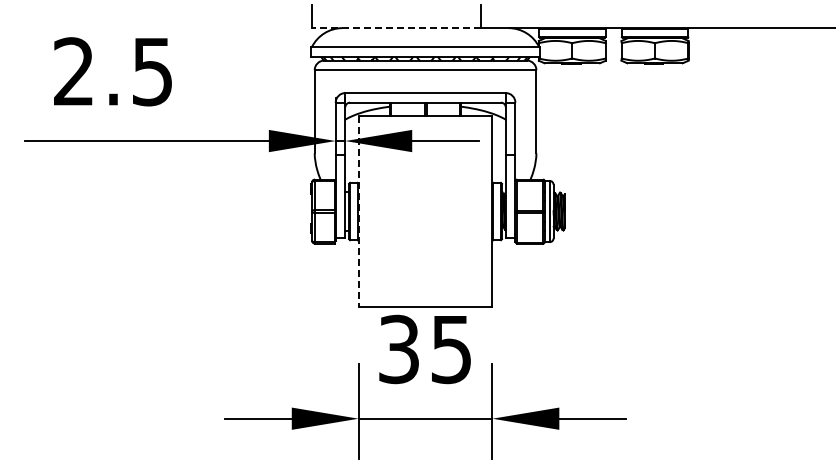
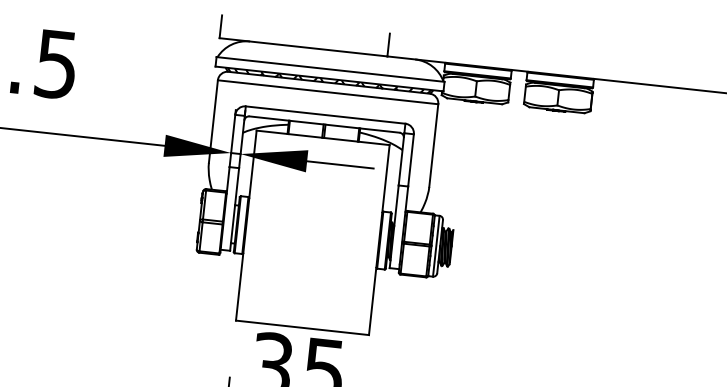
line: (395, 28) -> (302, 47), dashed -> solid
line: (358, 211) -> (246, 225), dashed -> solid

